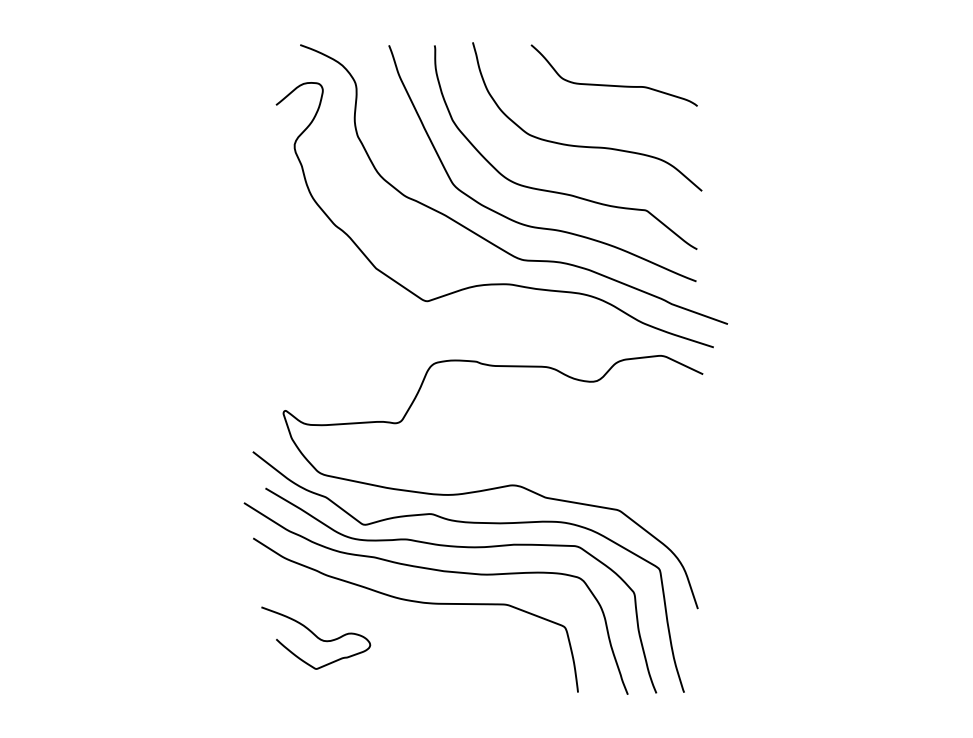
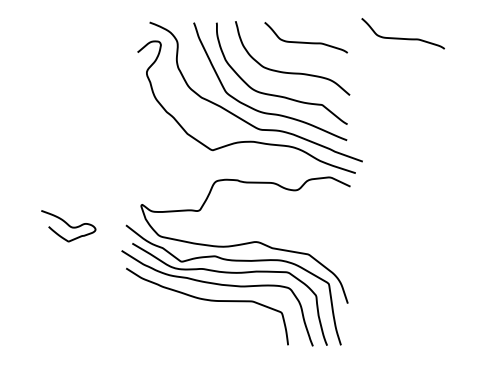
curve: (805, 75) -> (401, 37), added
curve: (315, 638) -> (68, 226), moved

